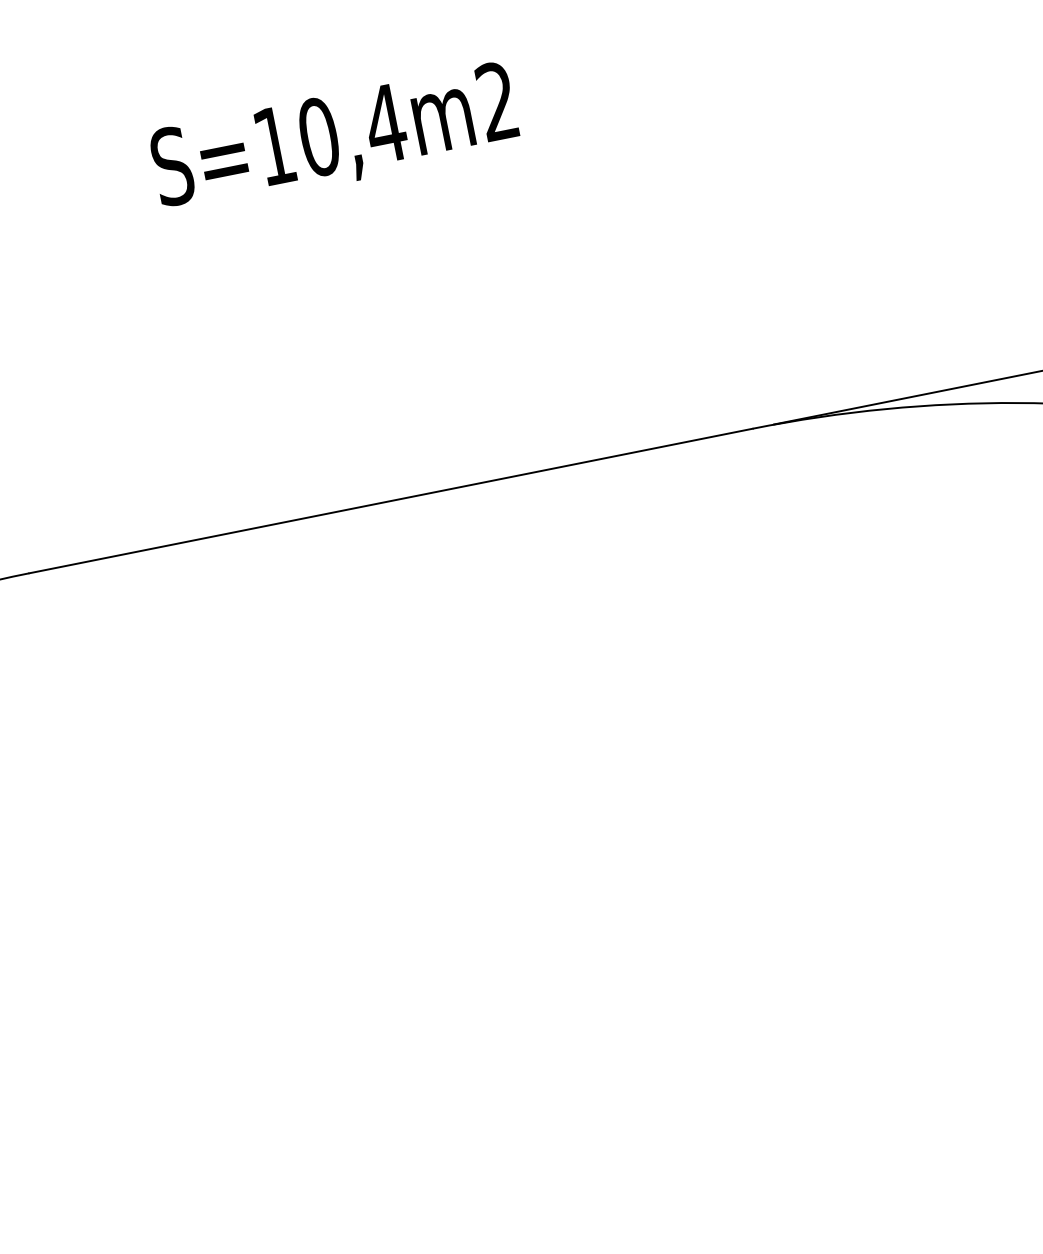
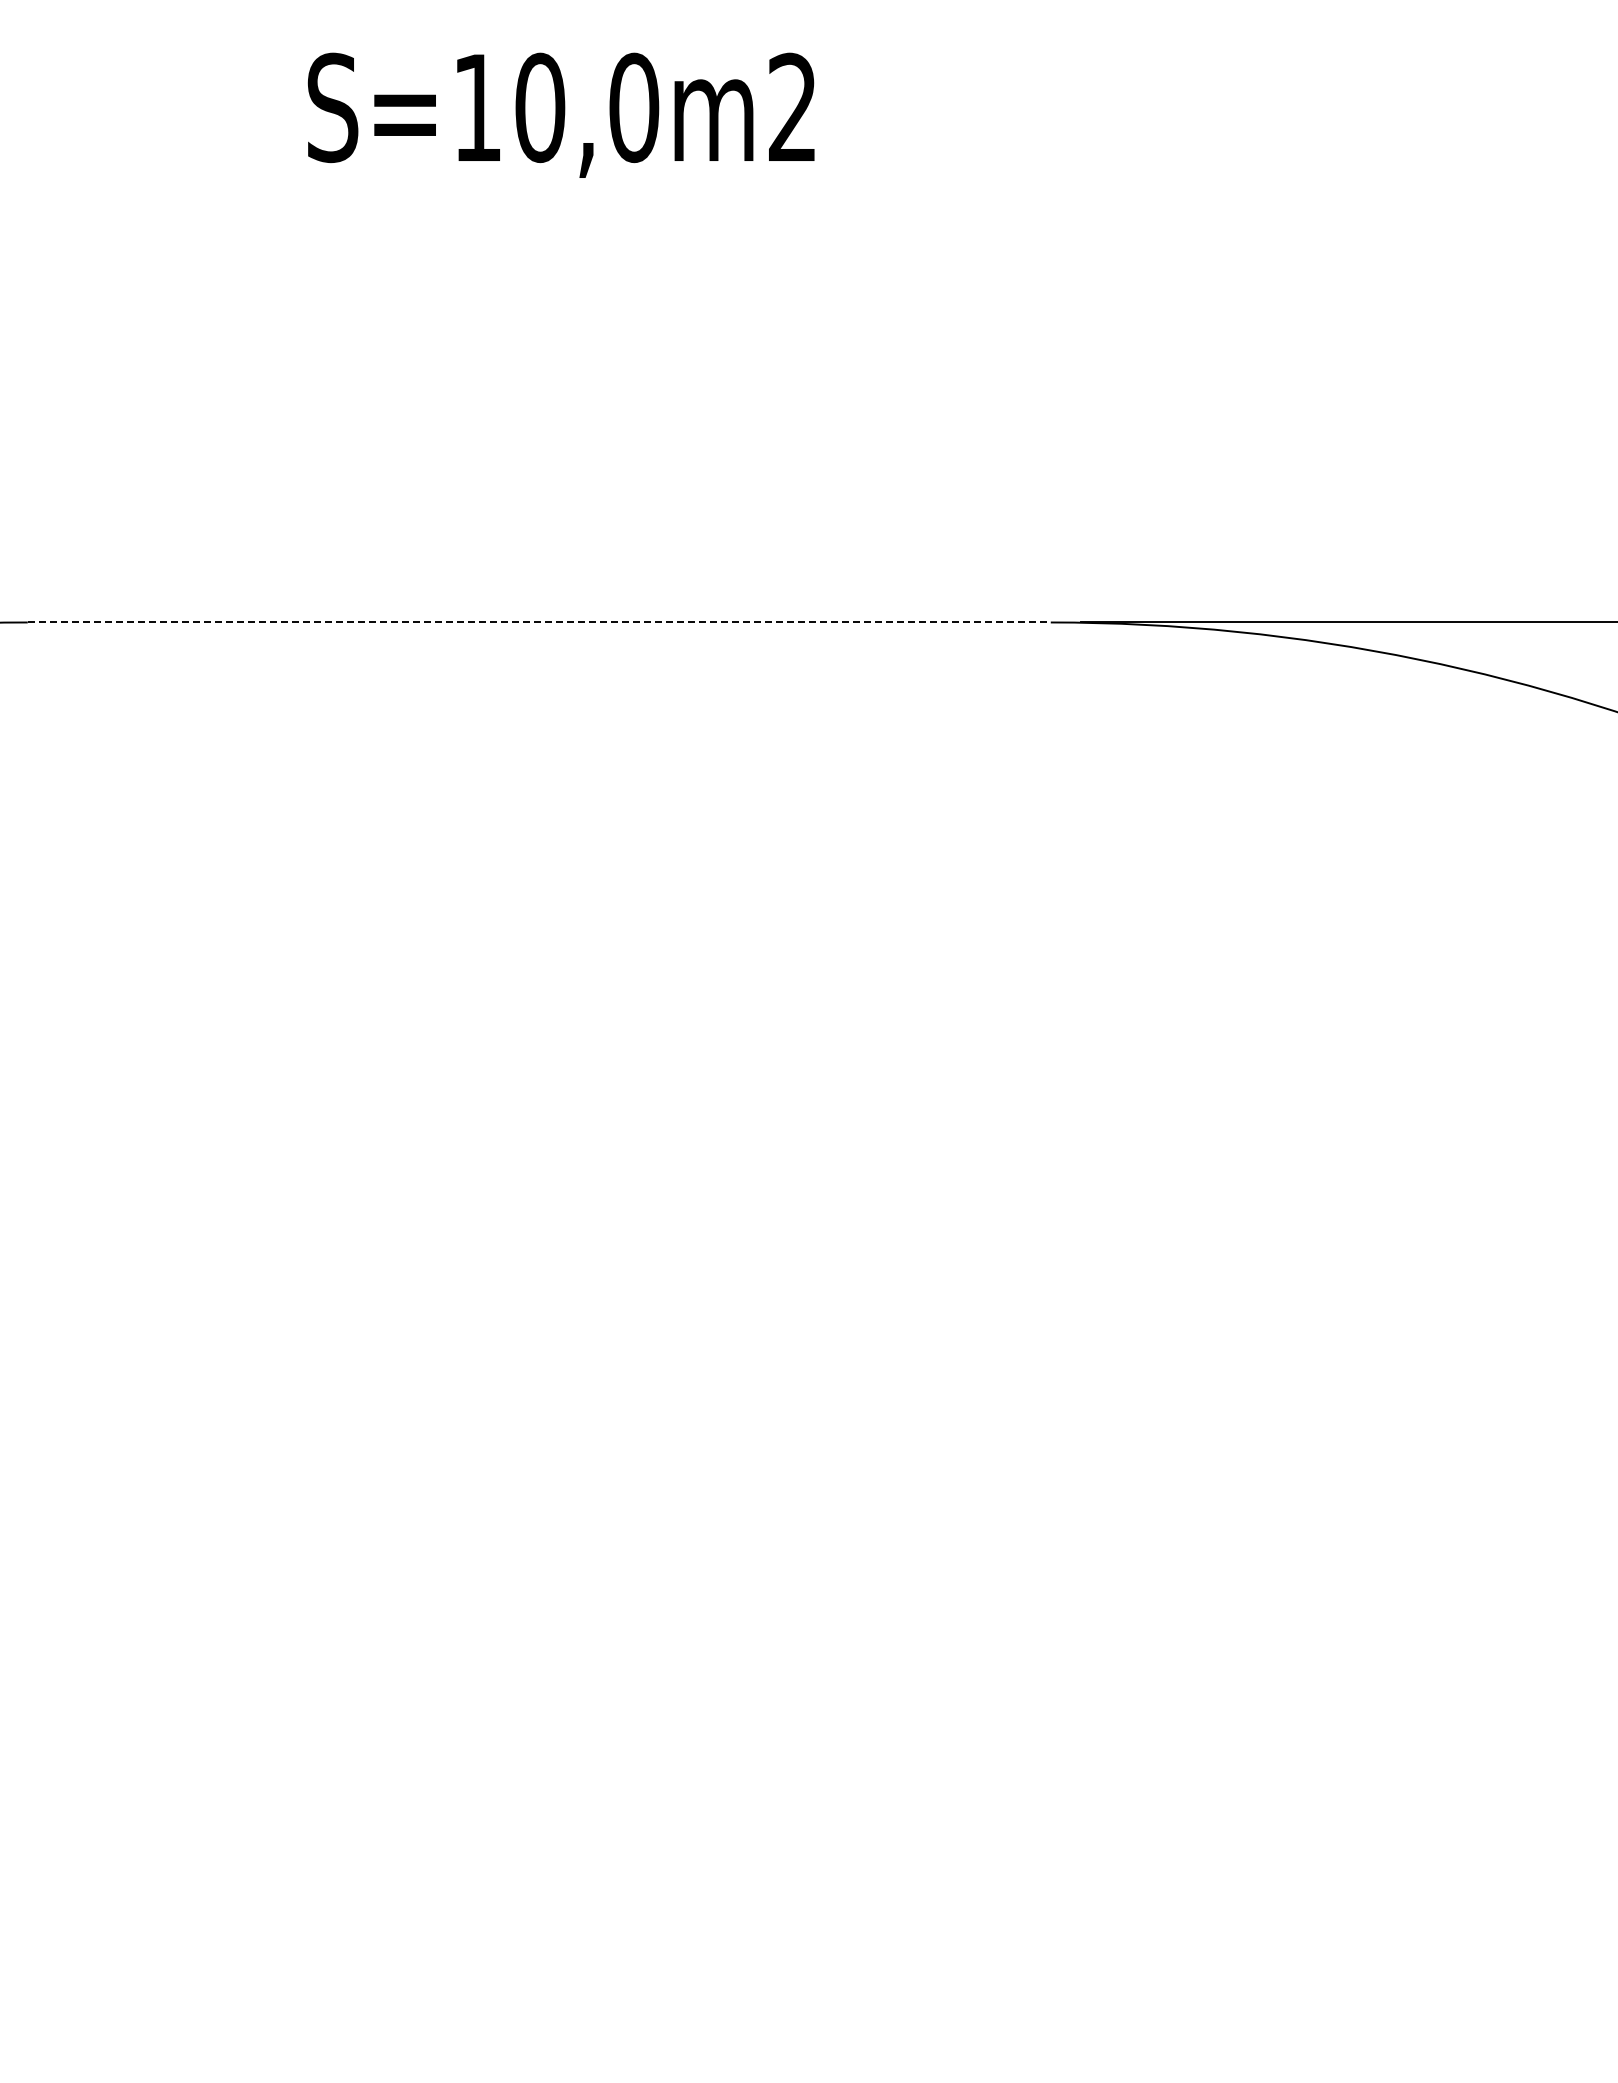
text: (384, 123) -> (633, 107), S=10,4m2 -> S=10,0m2
line: (391, 501) -> (539, 622), solid -> dashed

